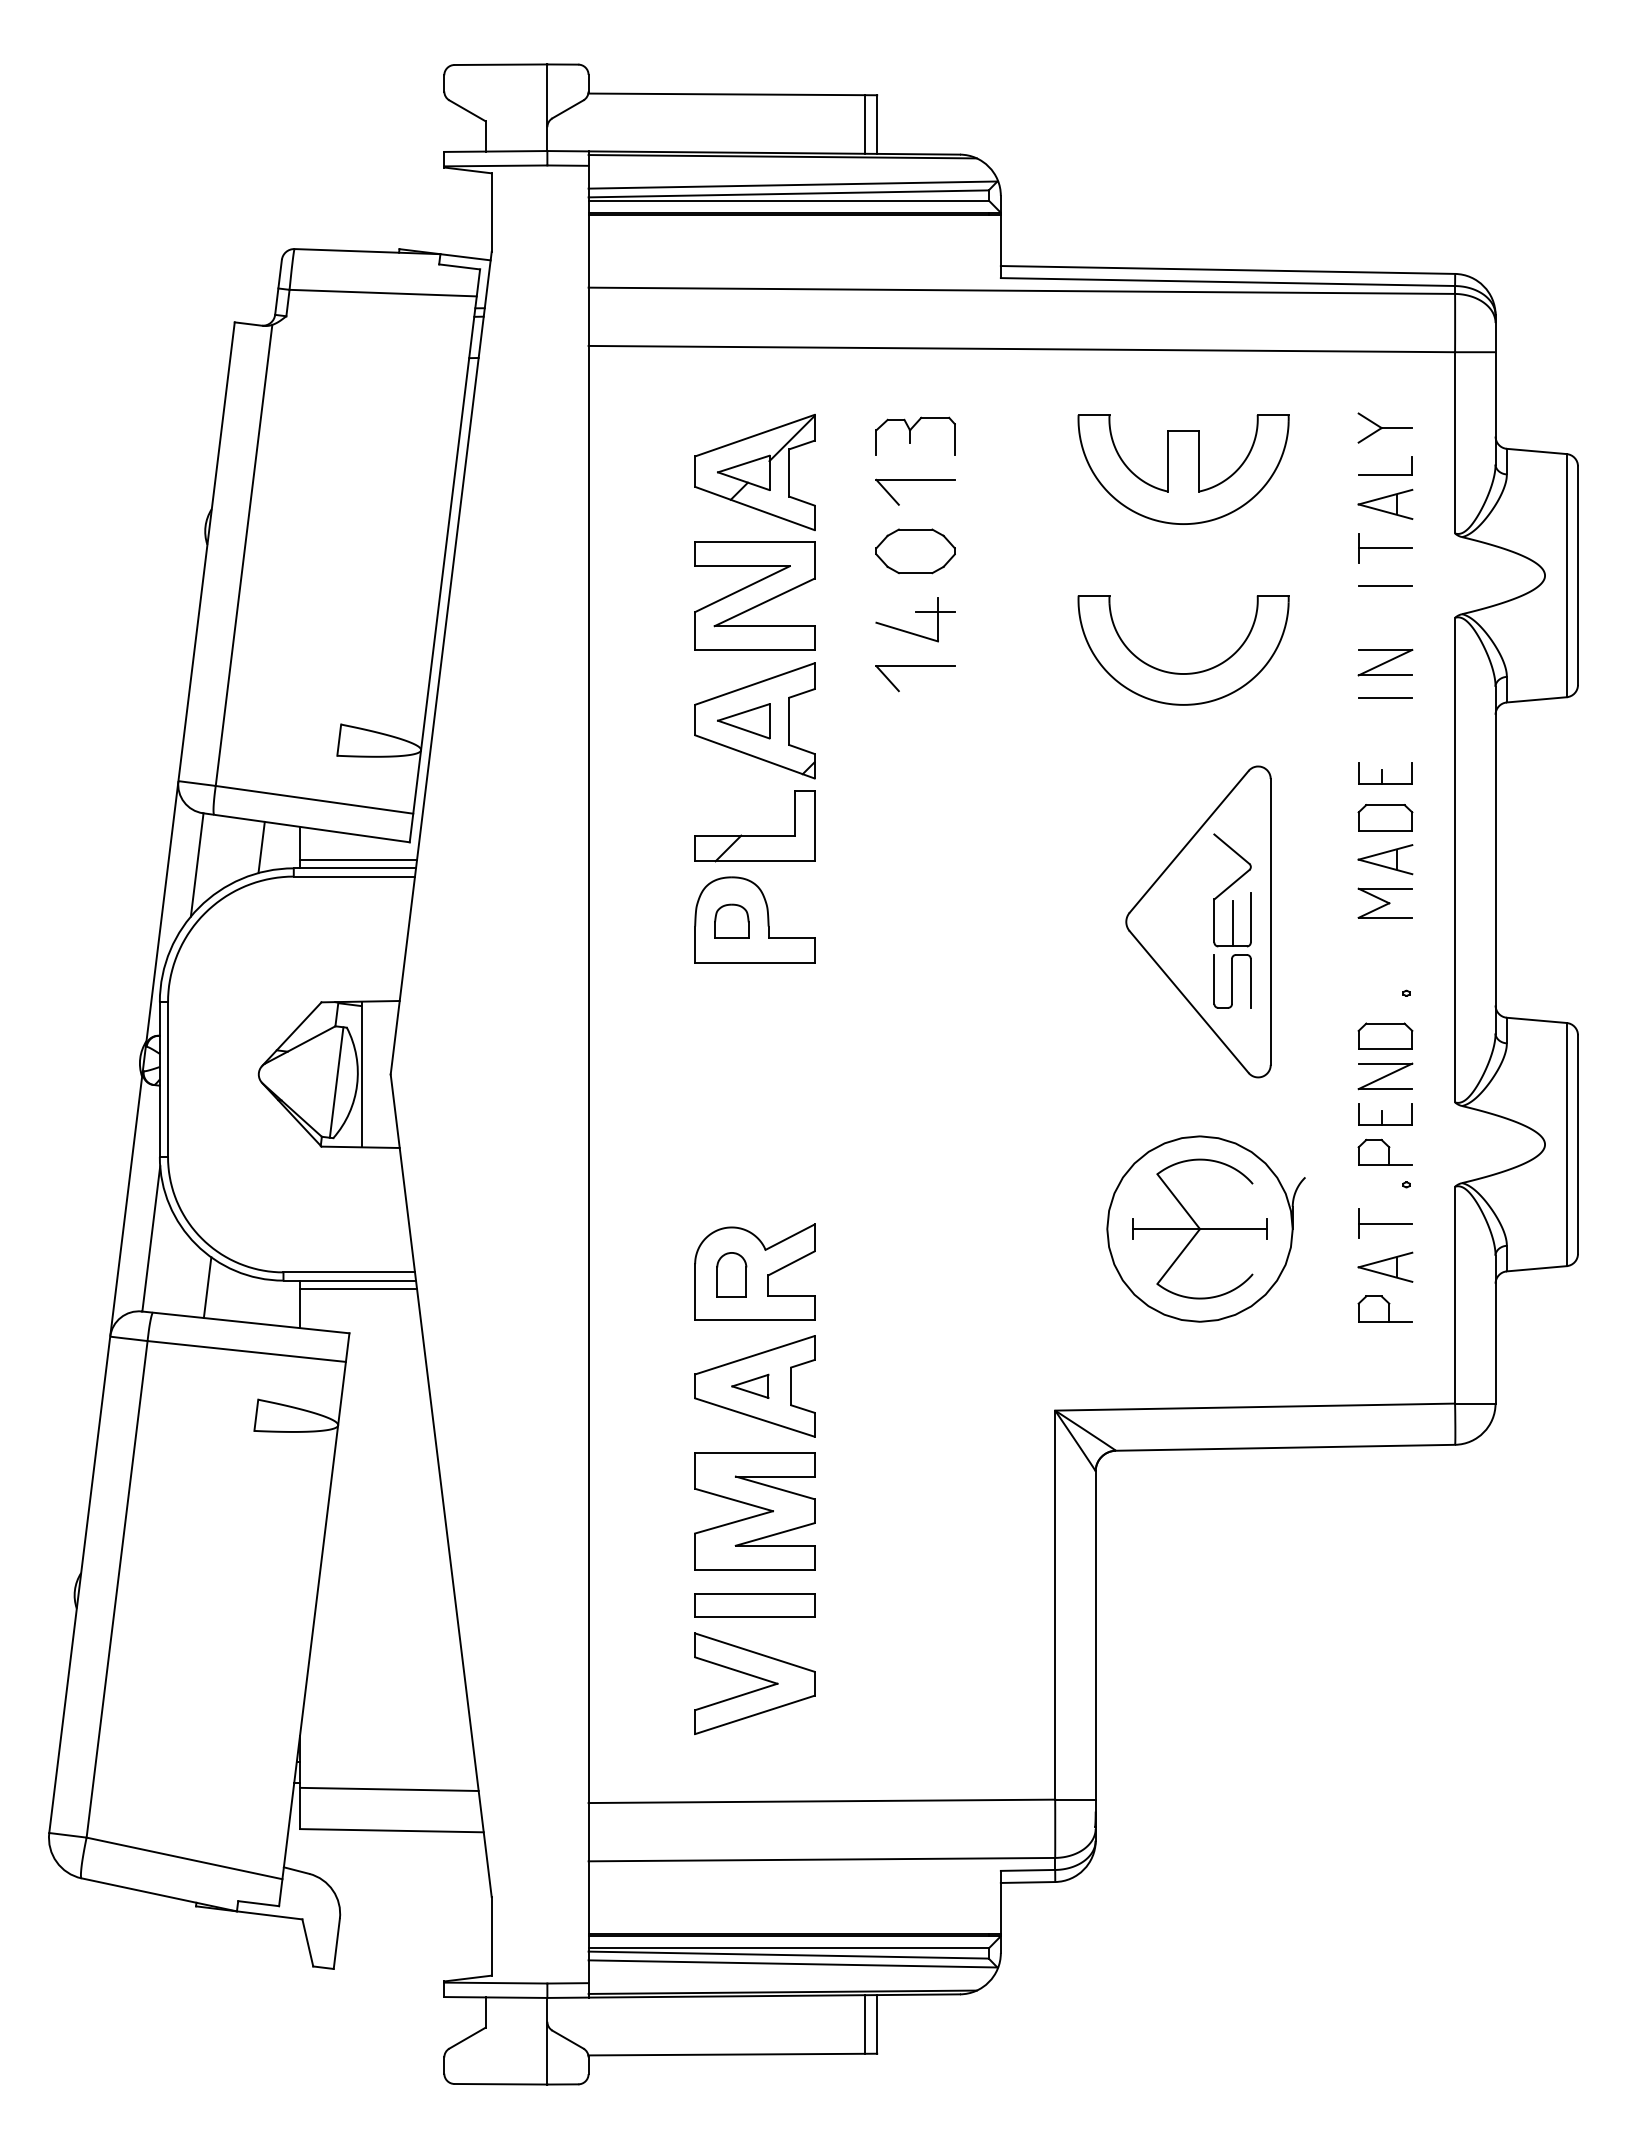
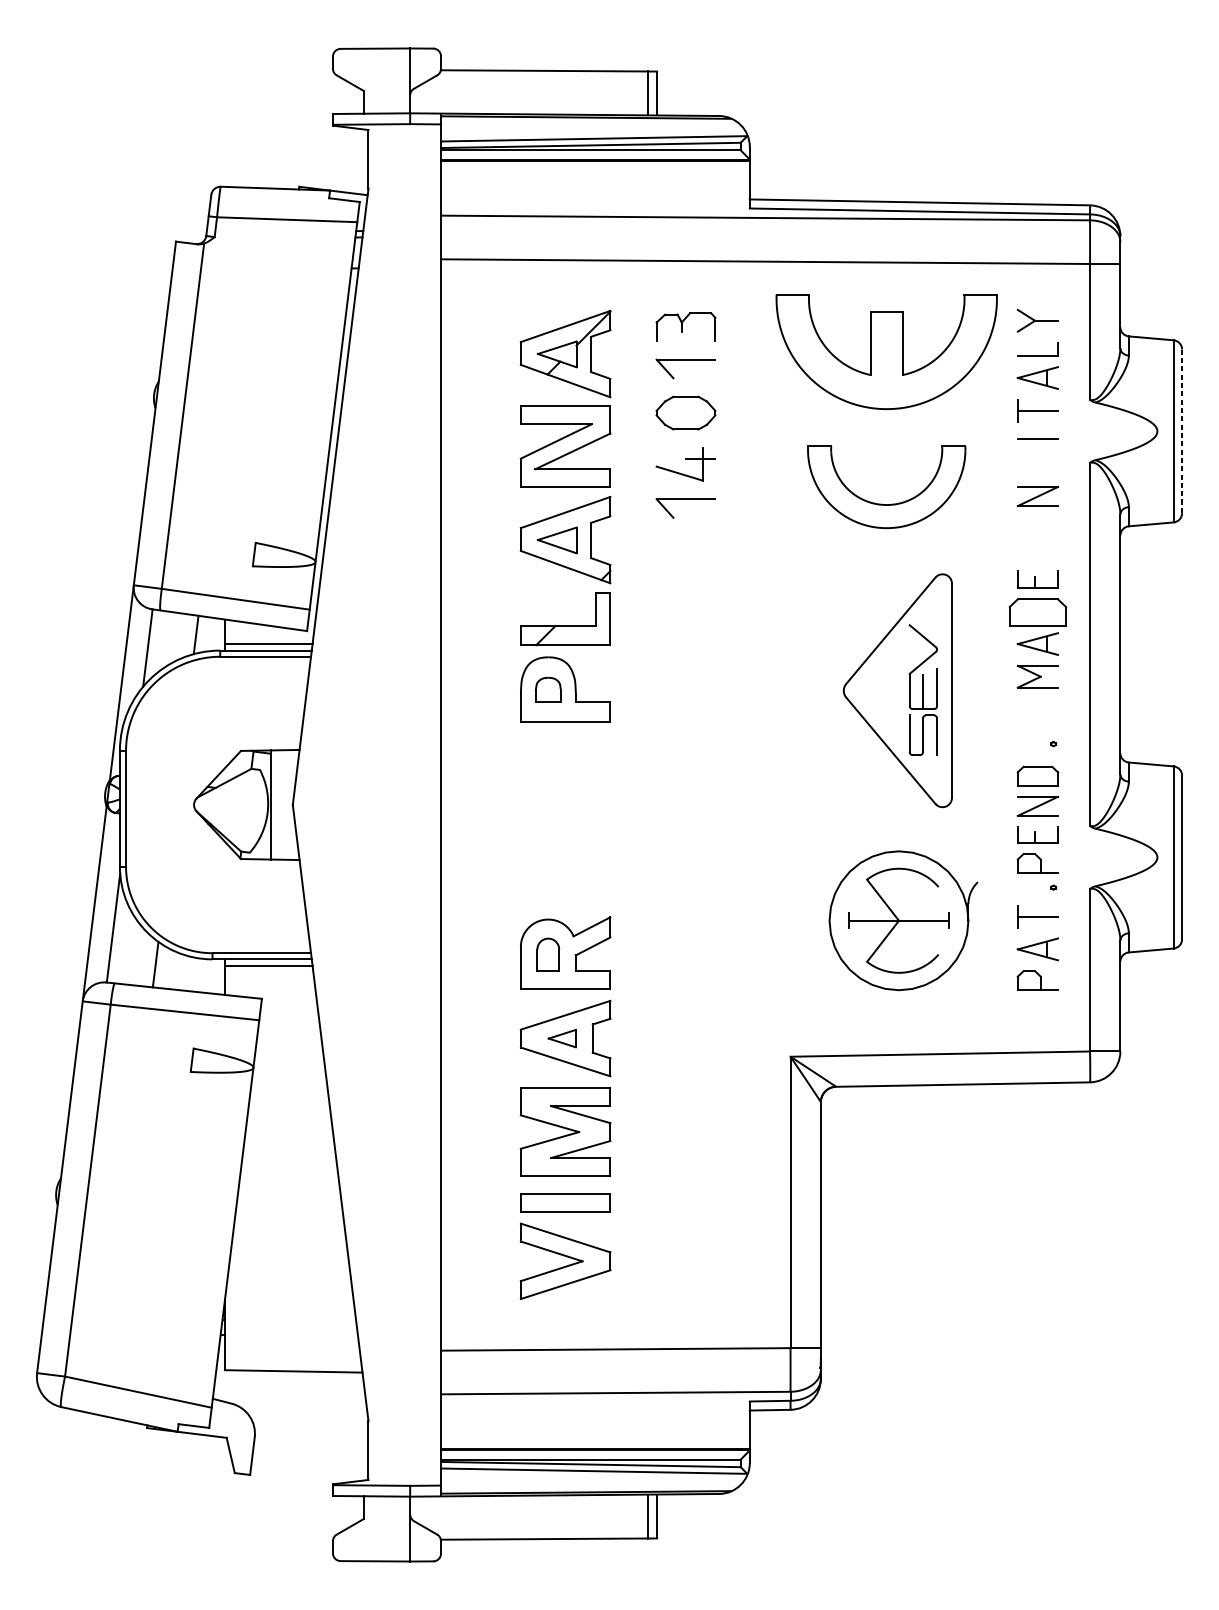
part: (1183, 469) -> (886, 351), size x1.4
line: (1578, 576) -> (1182, 431), solid -> dashed
line: (1385, 698) -> (1037, 523), removed
part: (1385, 817) -> (1037, 612), size x1.4
line: (336, 1082) -> (252, 810), removed
line: (389, 1789) -> (291, 1340), removed

